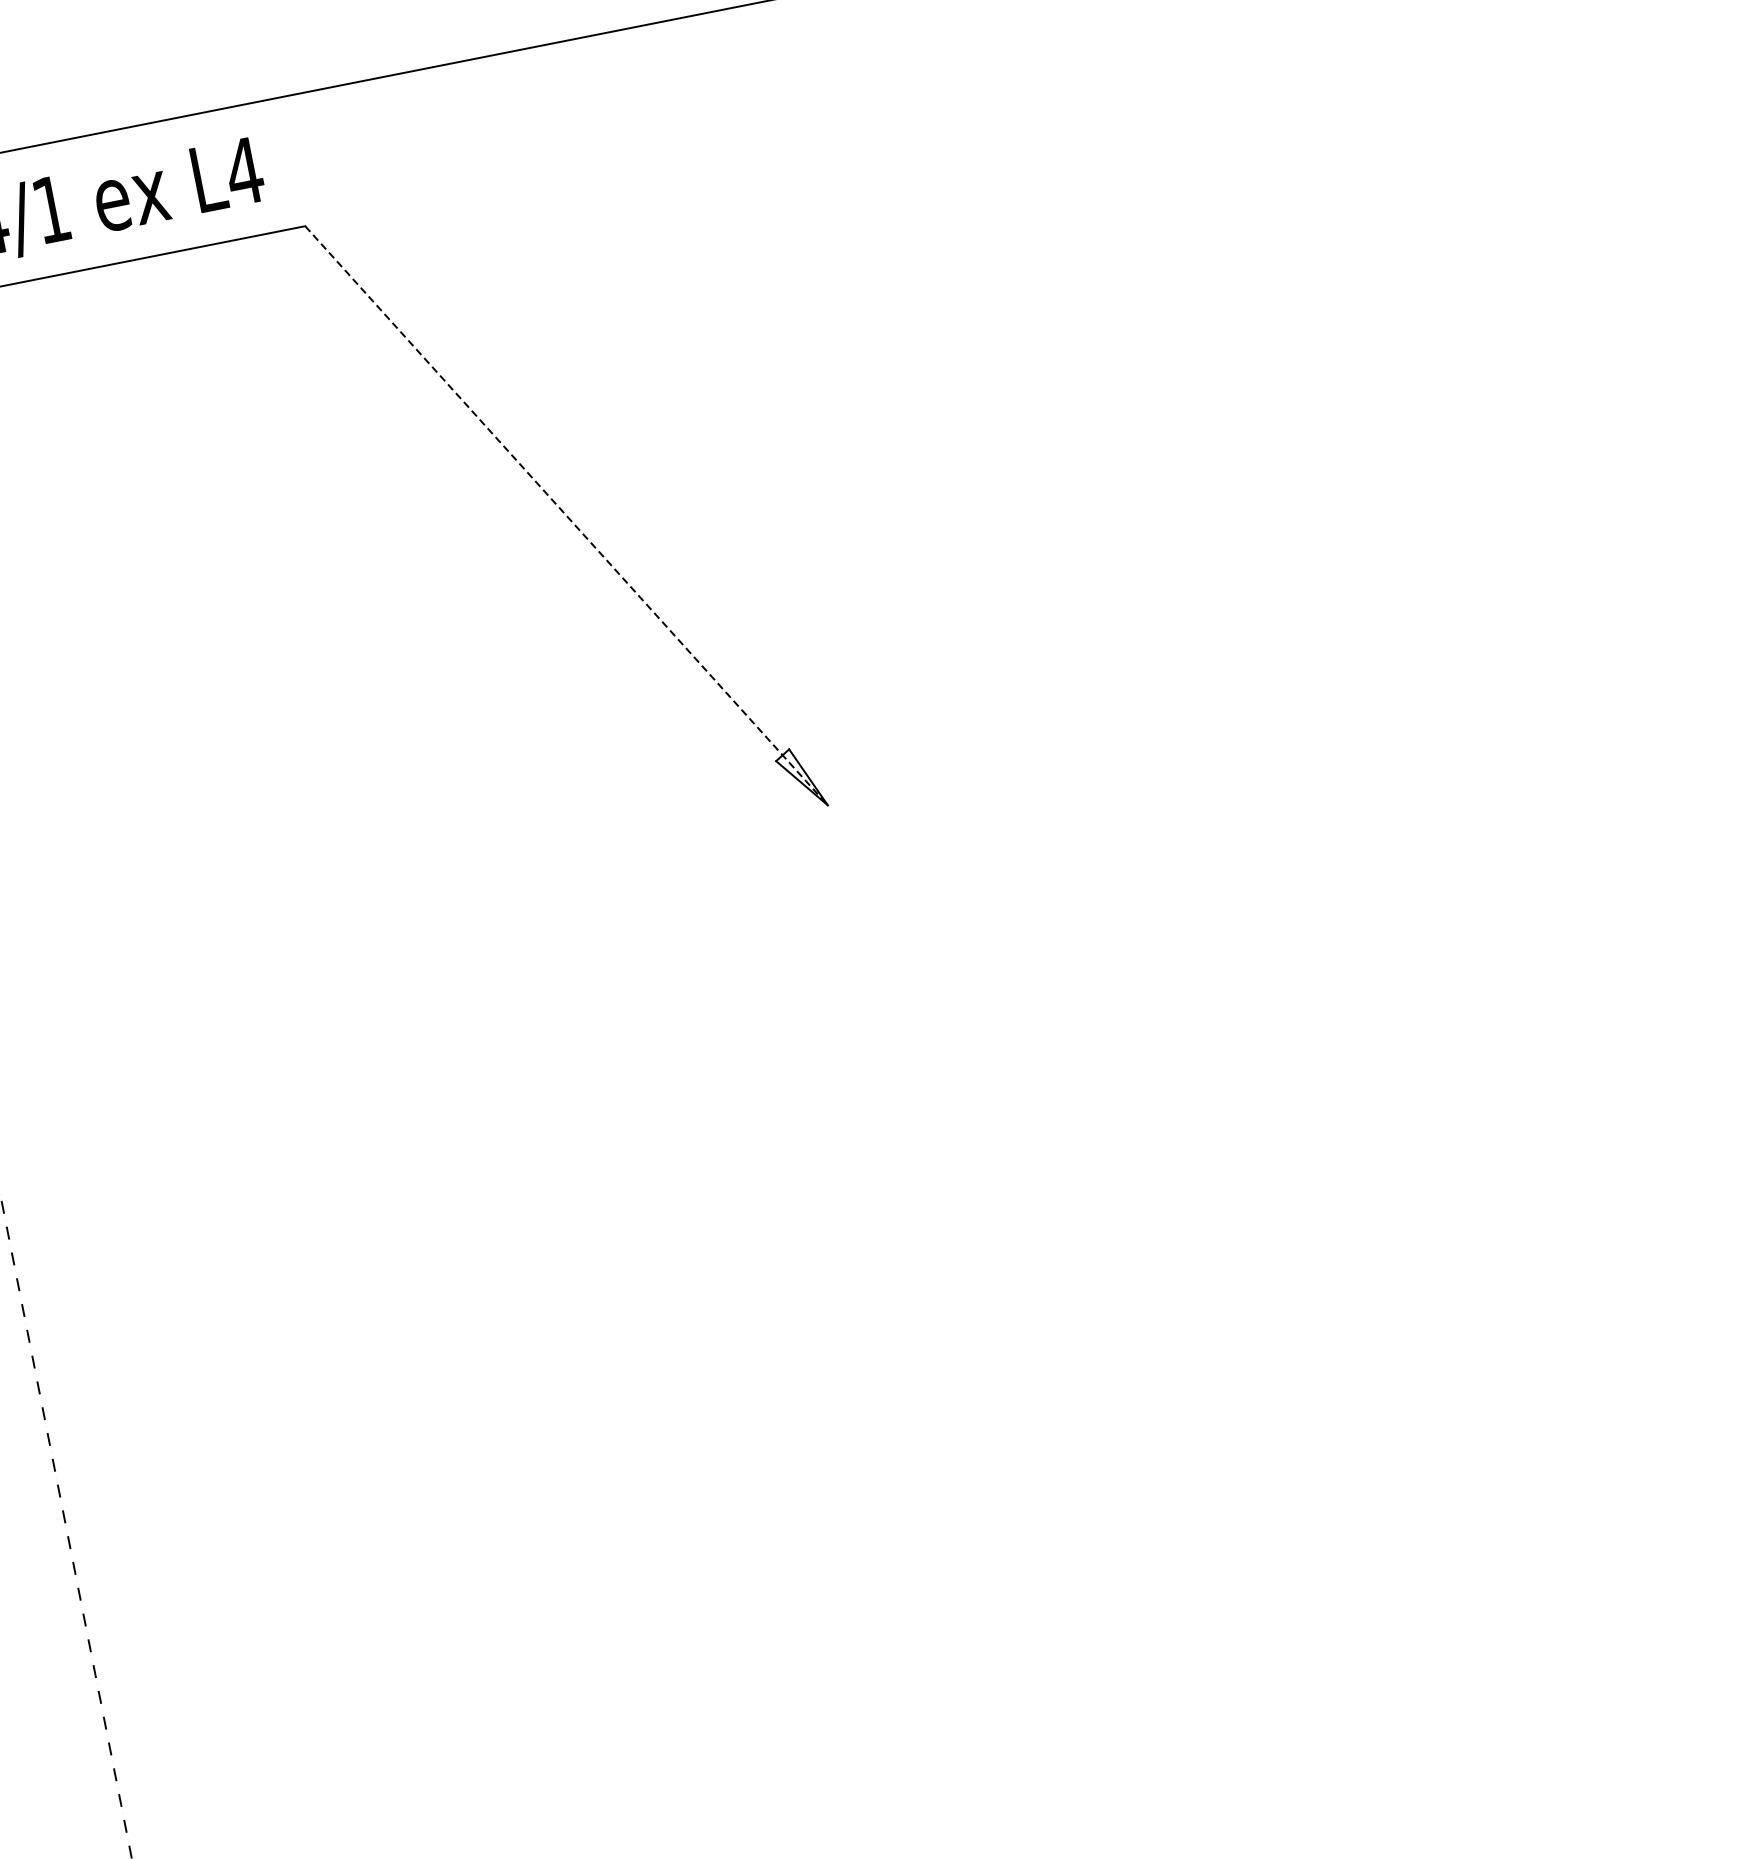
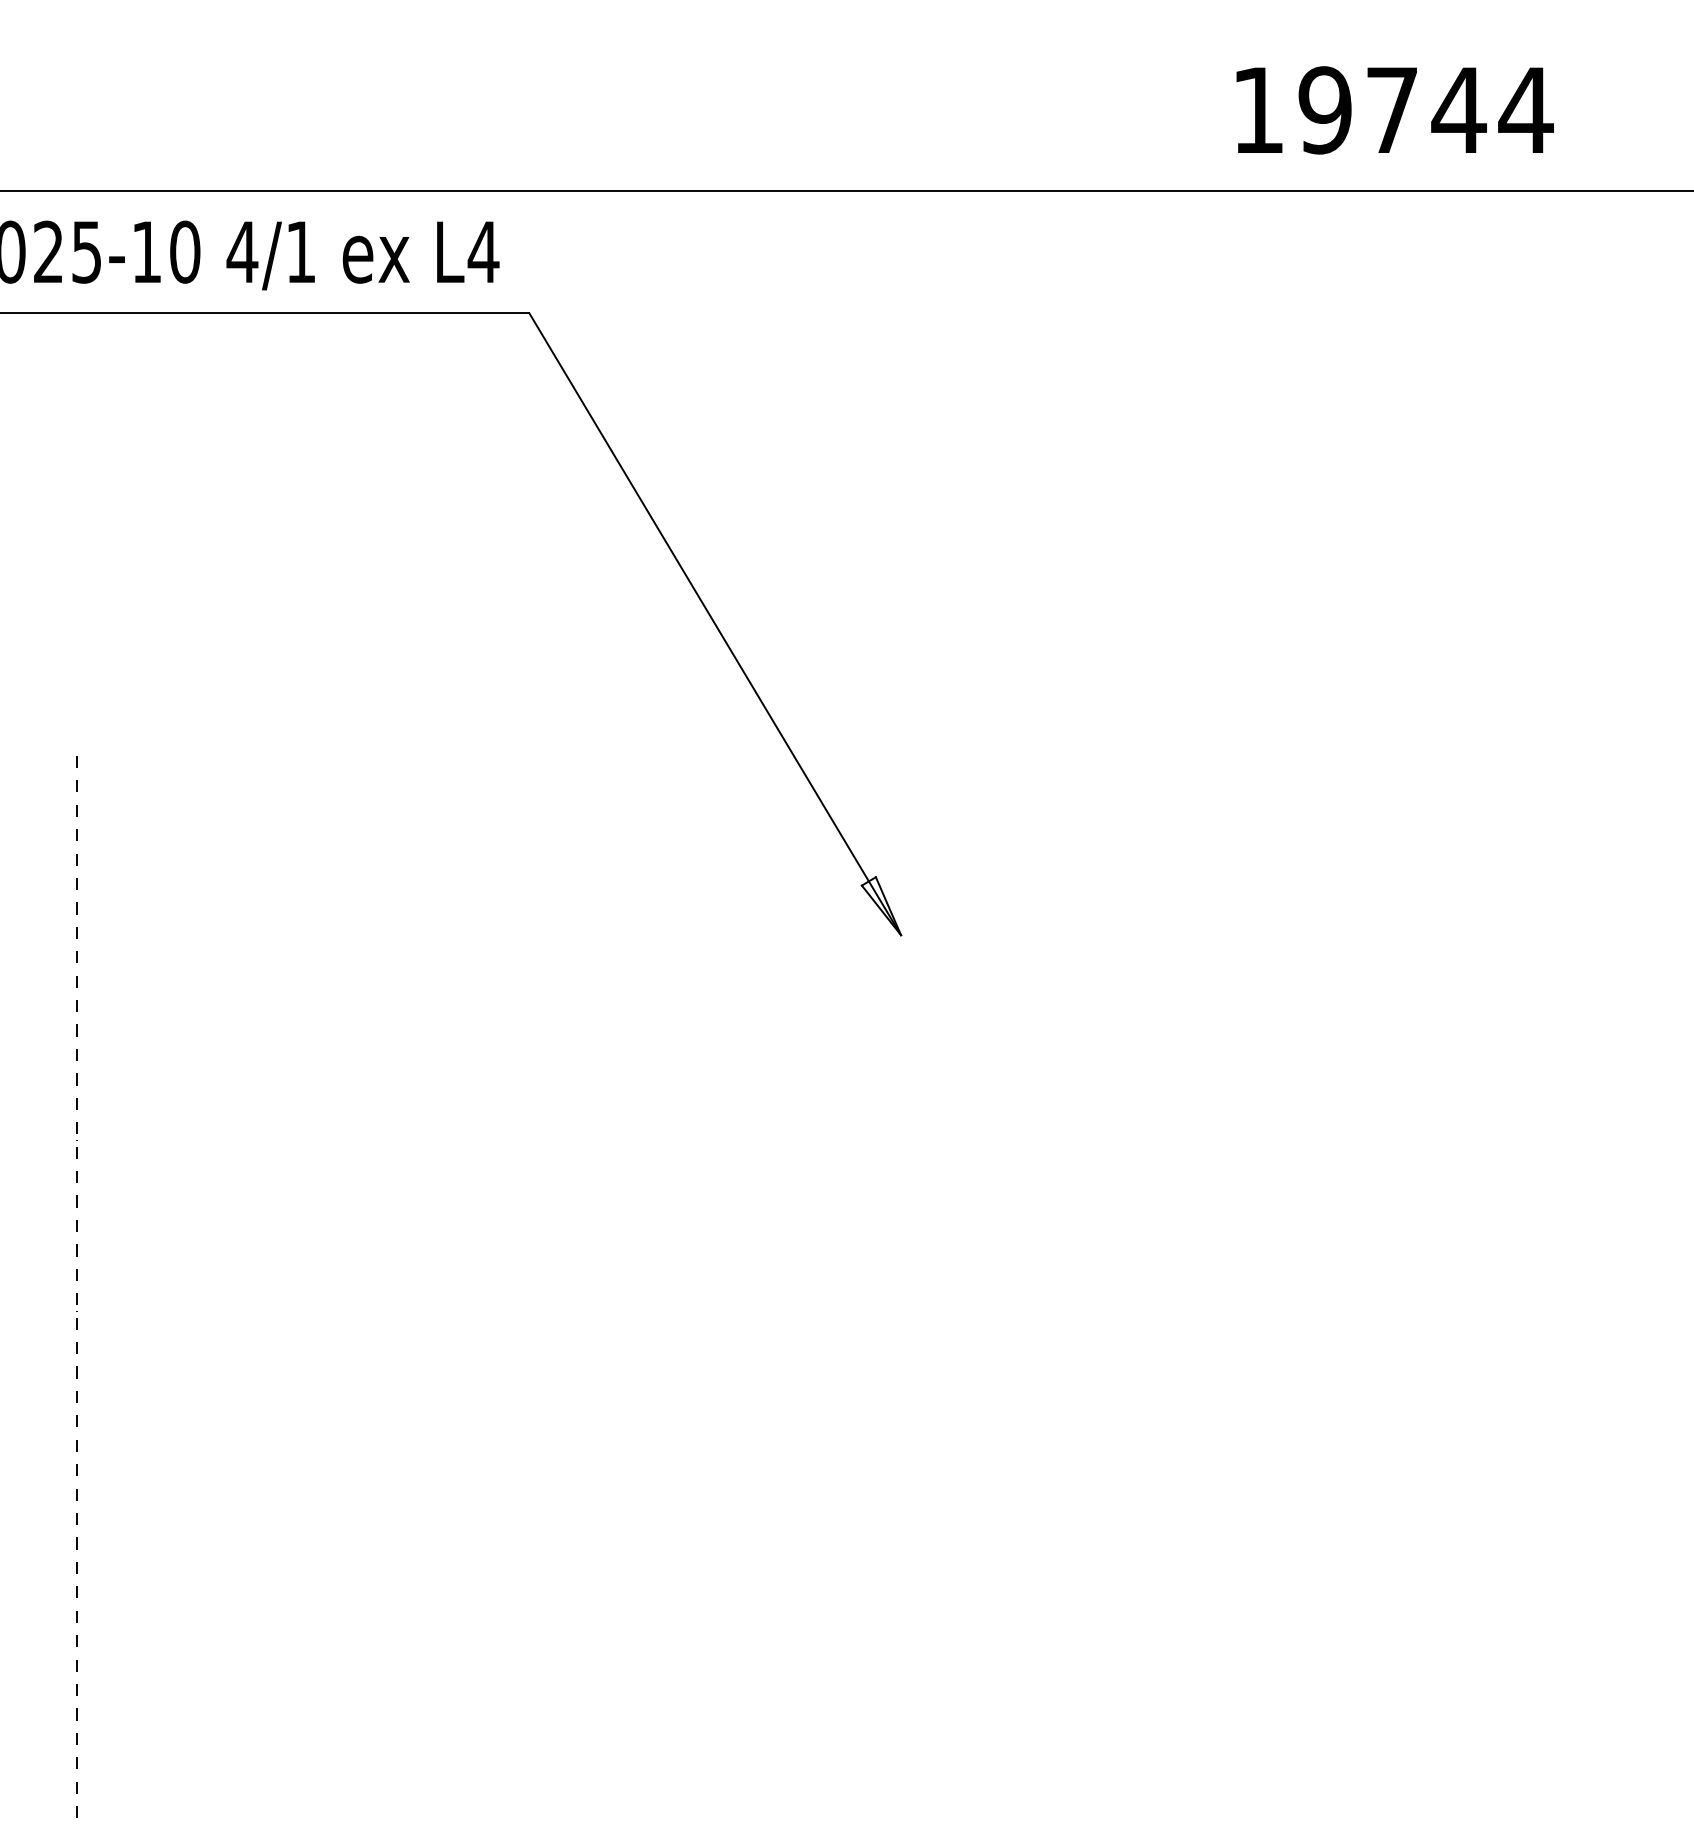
line: (566, 516) -> (715, 624), dashed -> solid

